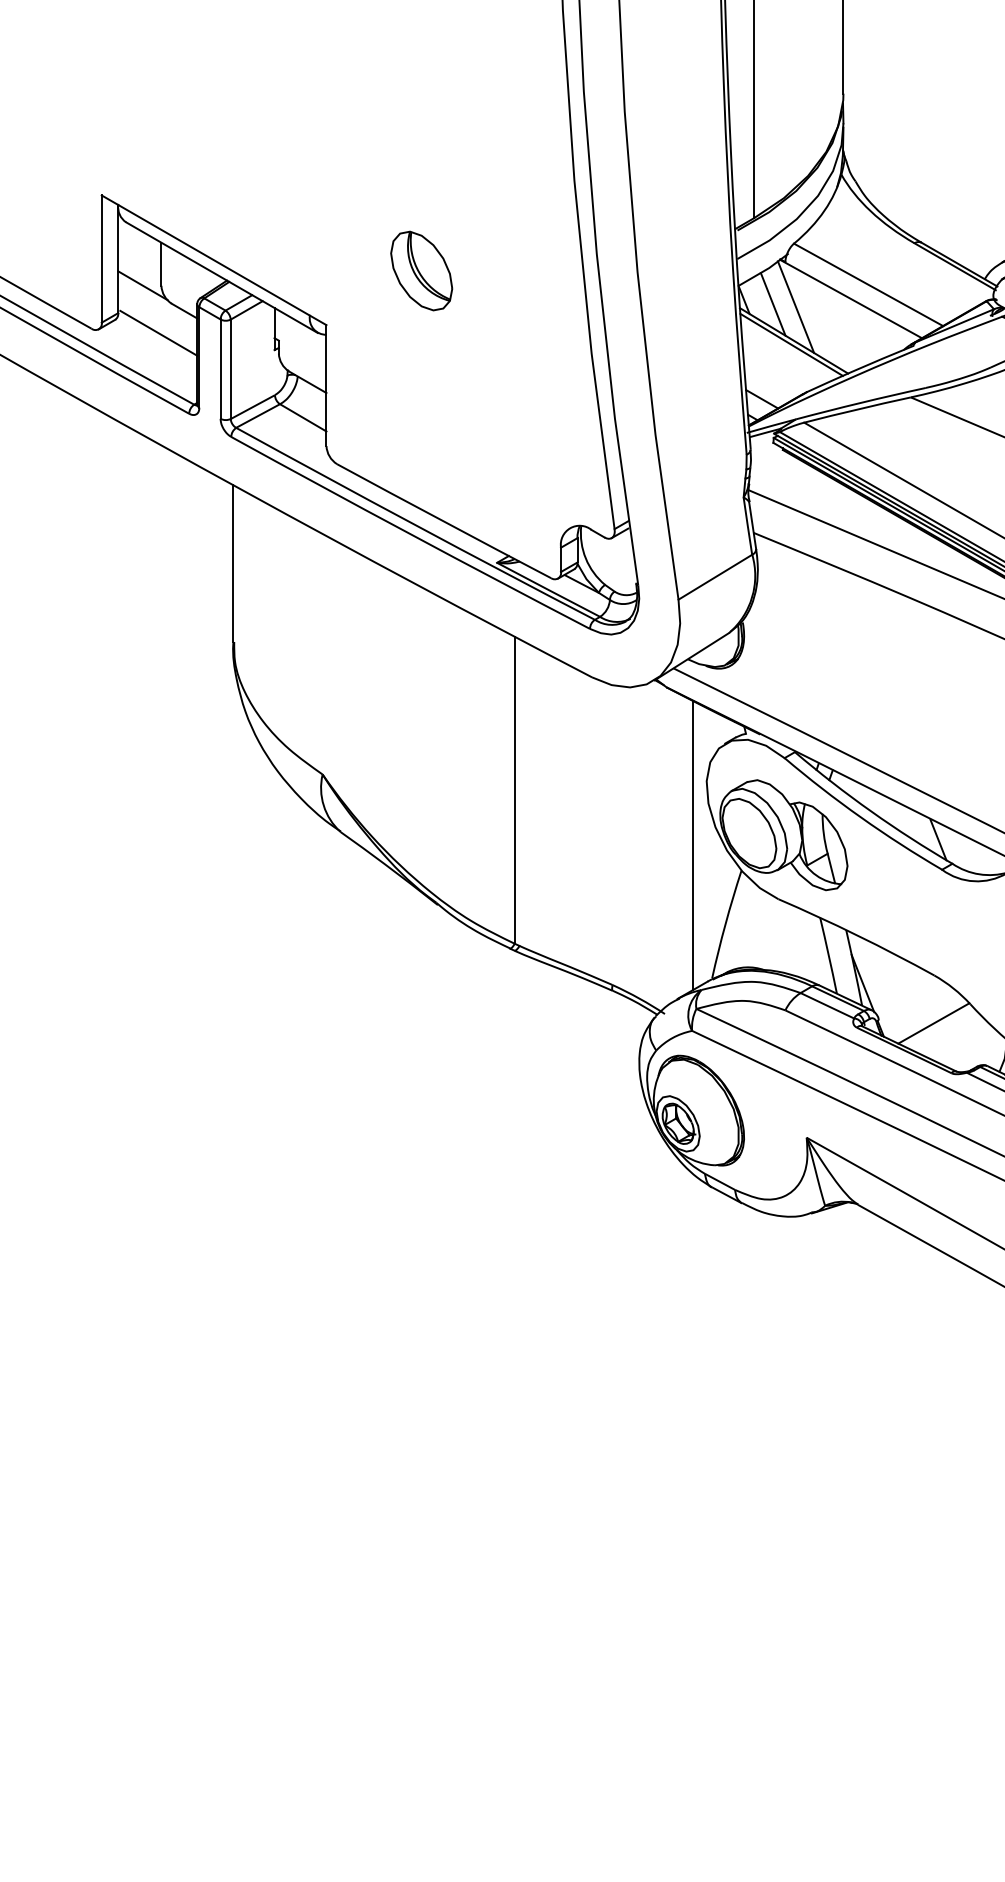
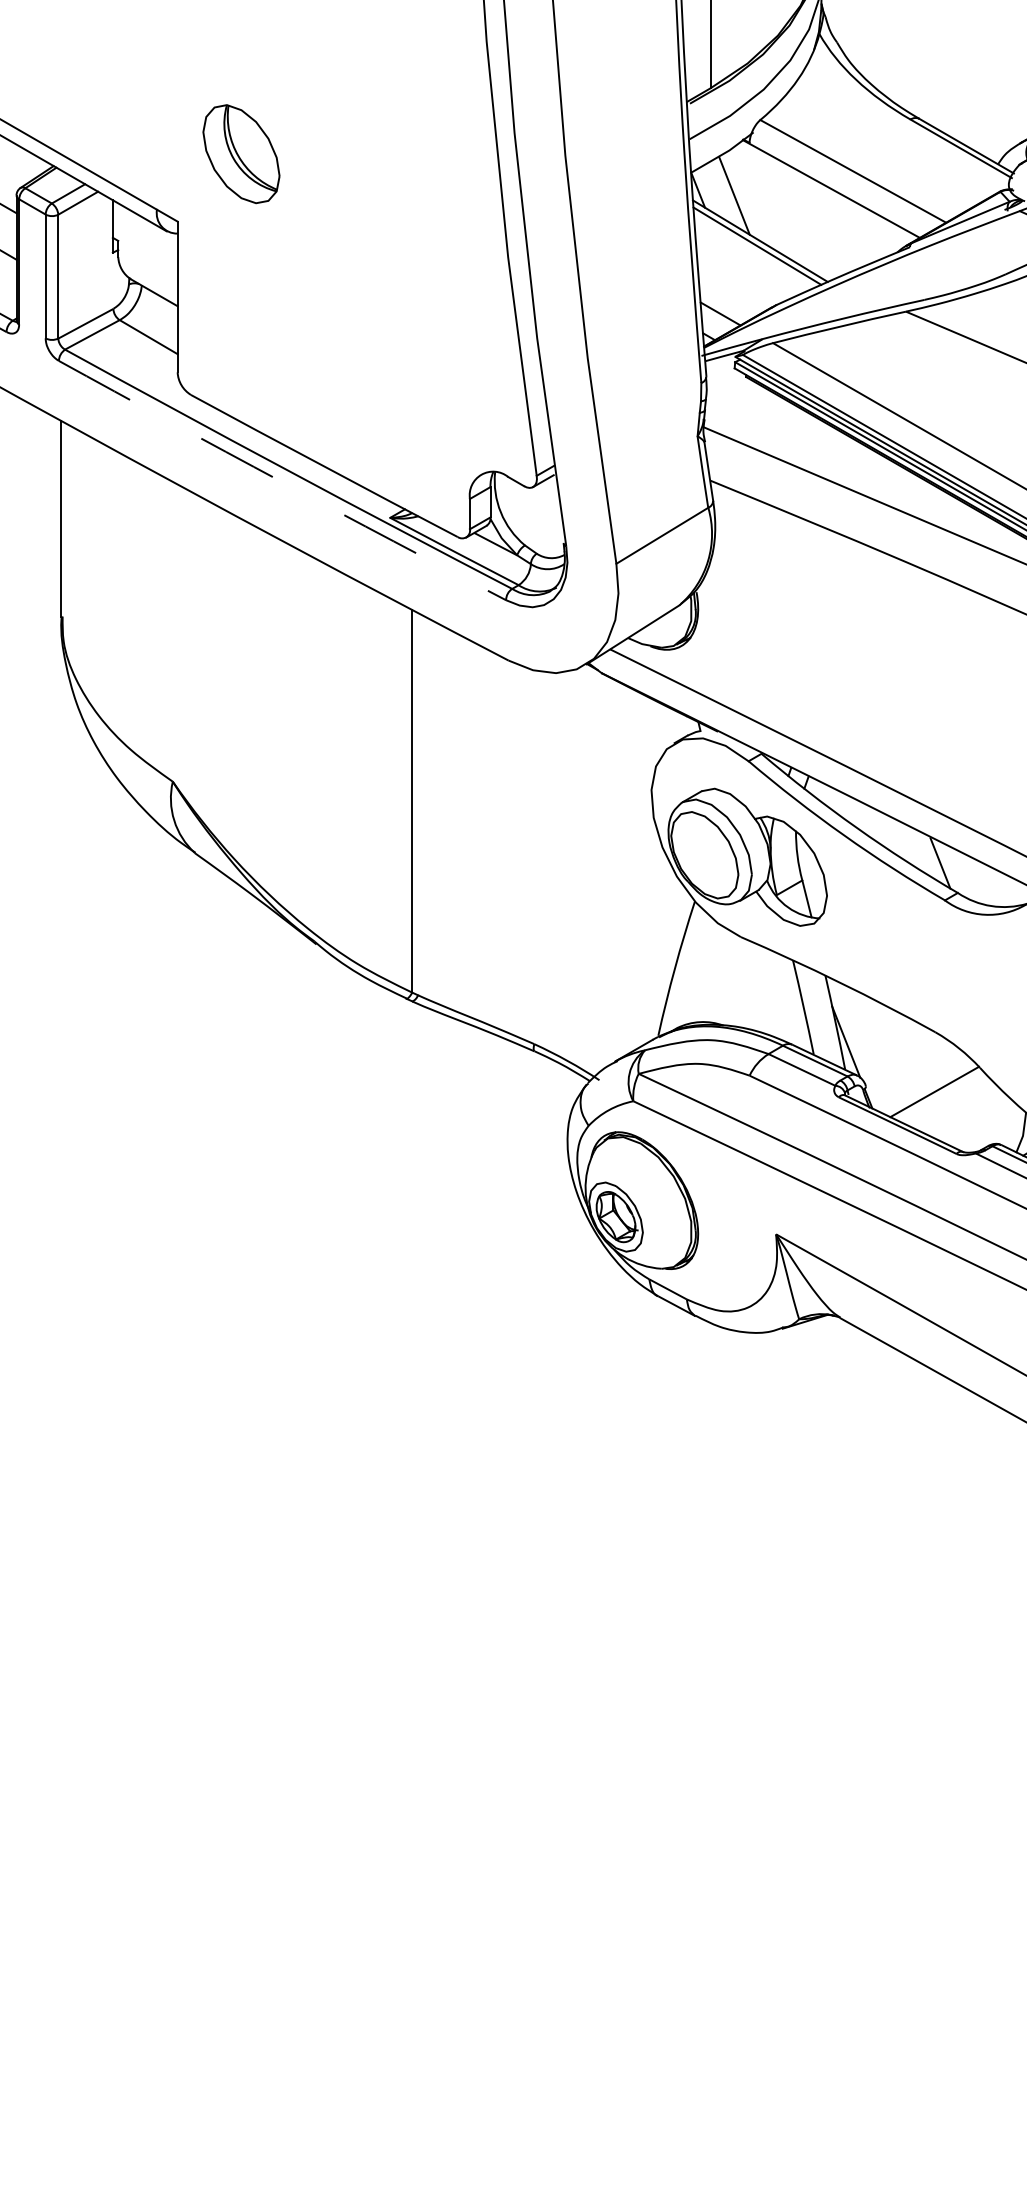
part: (421, 270) -> (241, 153), moved
line: (795, 306) -> (762, 198), removed
arc: (410, 533) -> (282, 481), solid -> dashed
line: (693, 845) -> (635, 870), removed

